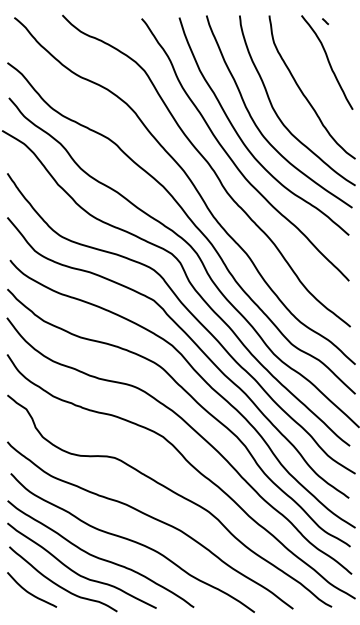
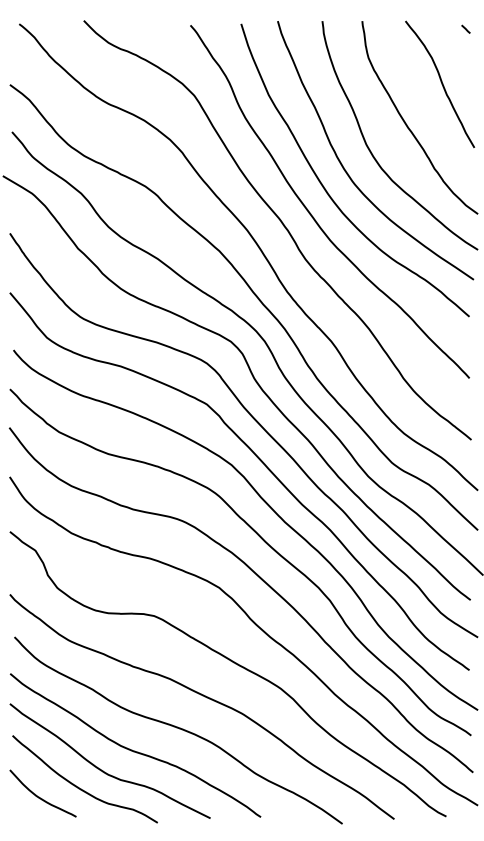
line: (325, 21) -> (465, 29), moved

